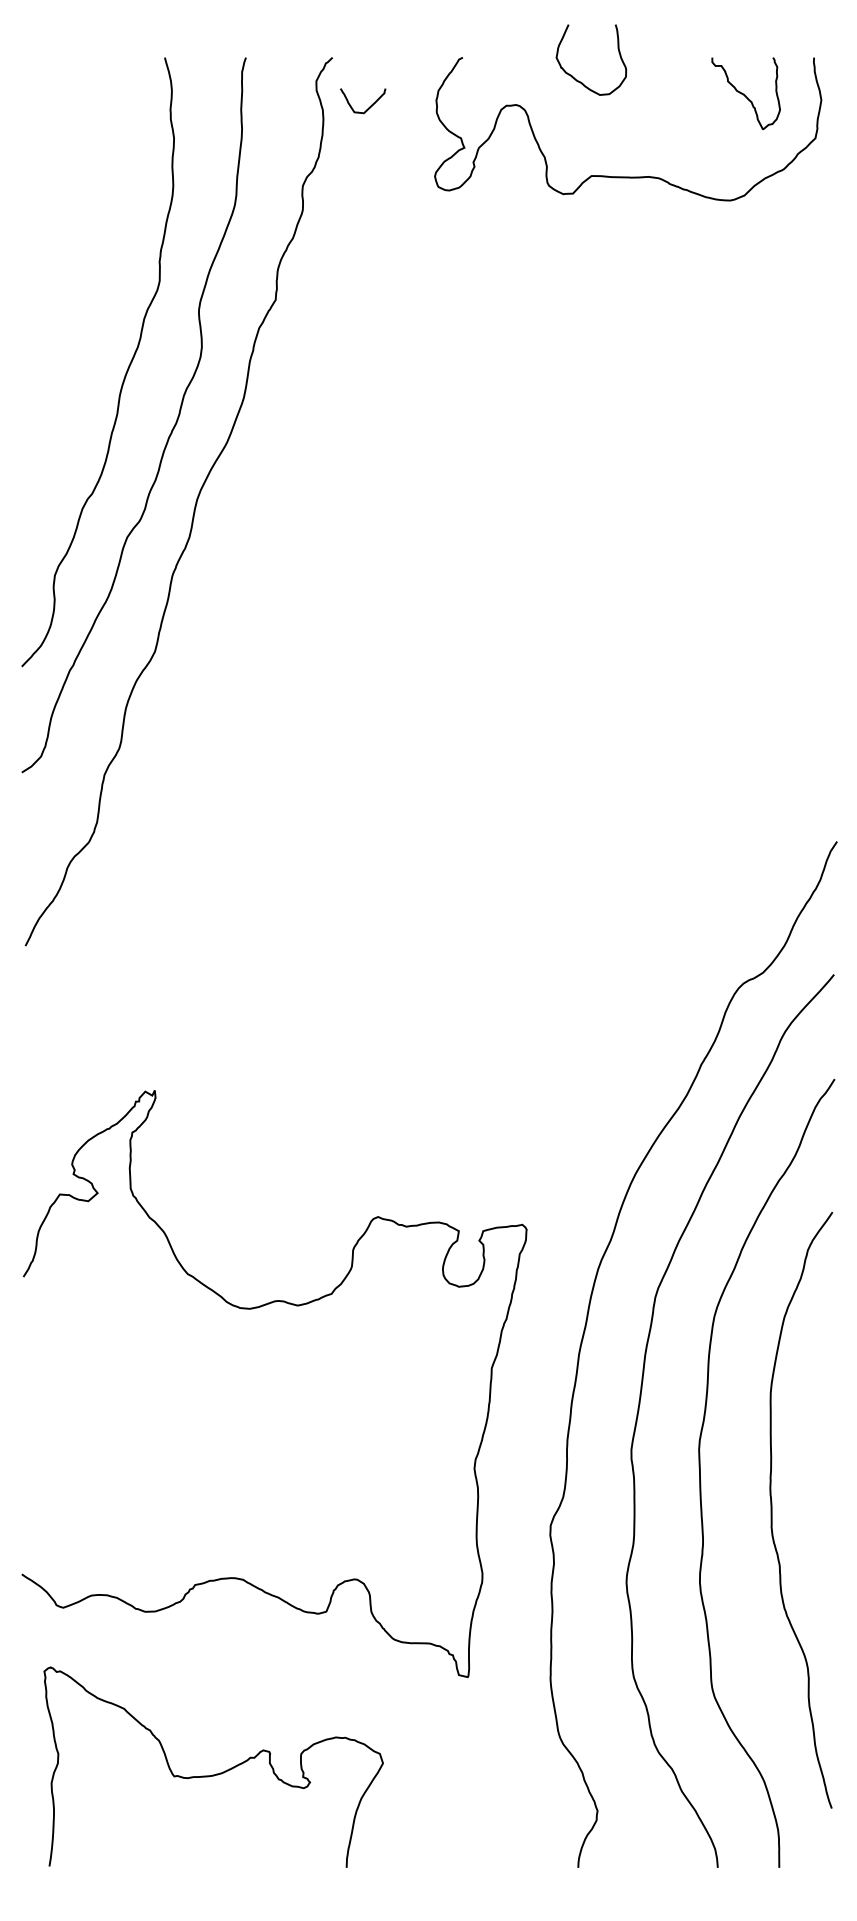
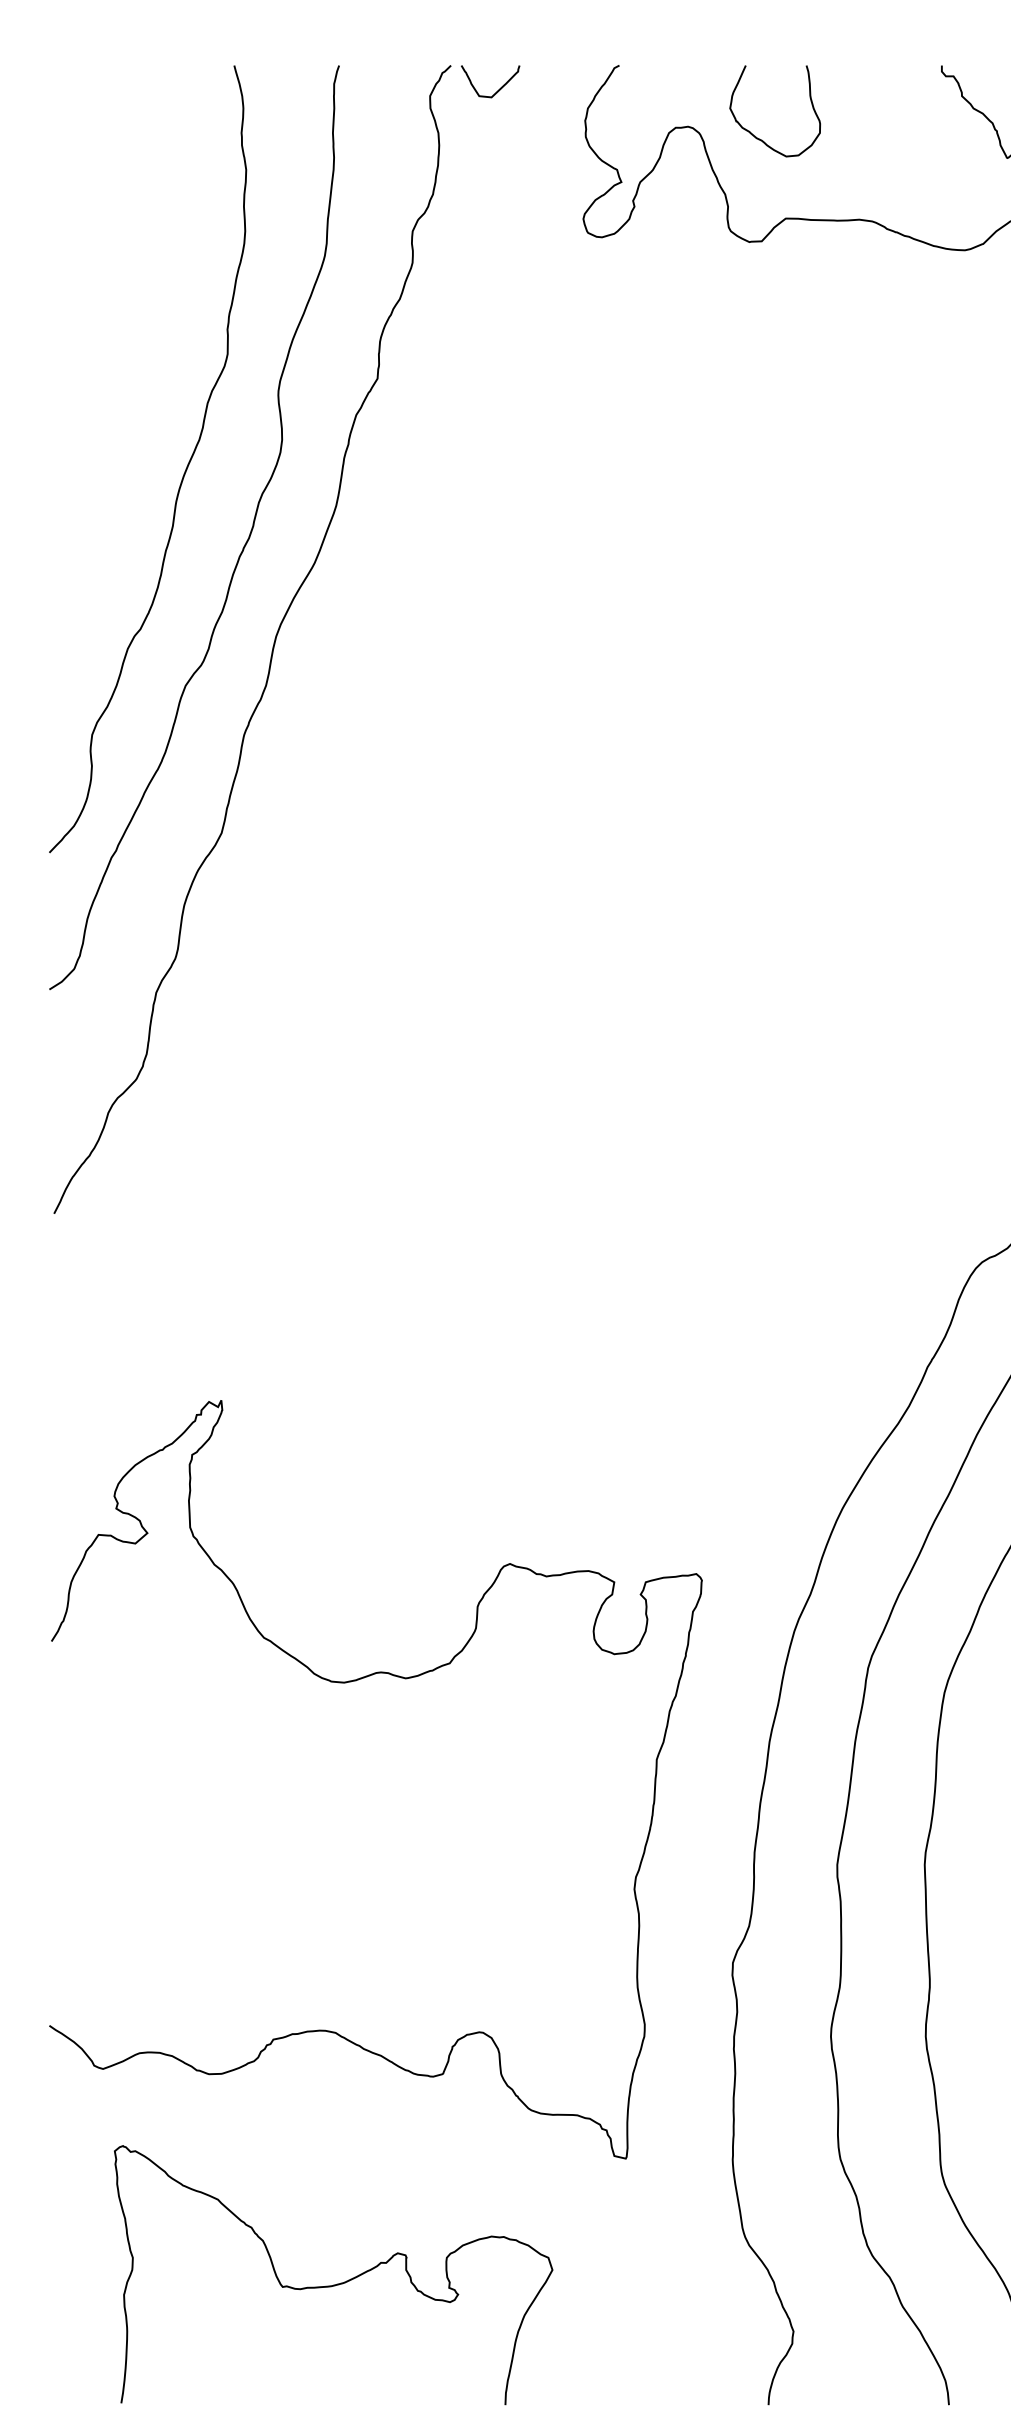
curve: (581, 81) -> (762, 139), moved
curve: (369, 106) -> (498, 88), moved
curve: (216, 1773) -> (337, 2283), moved

